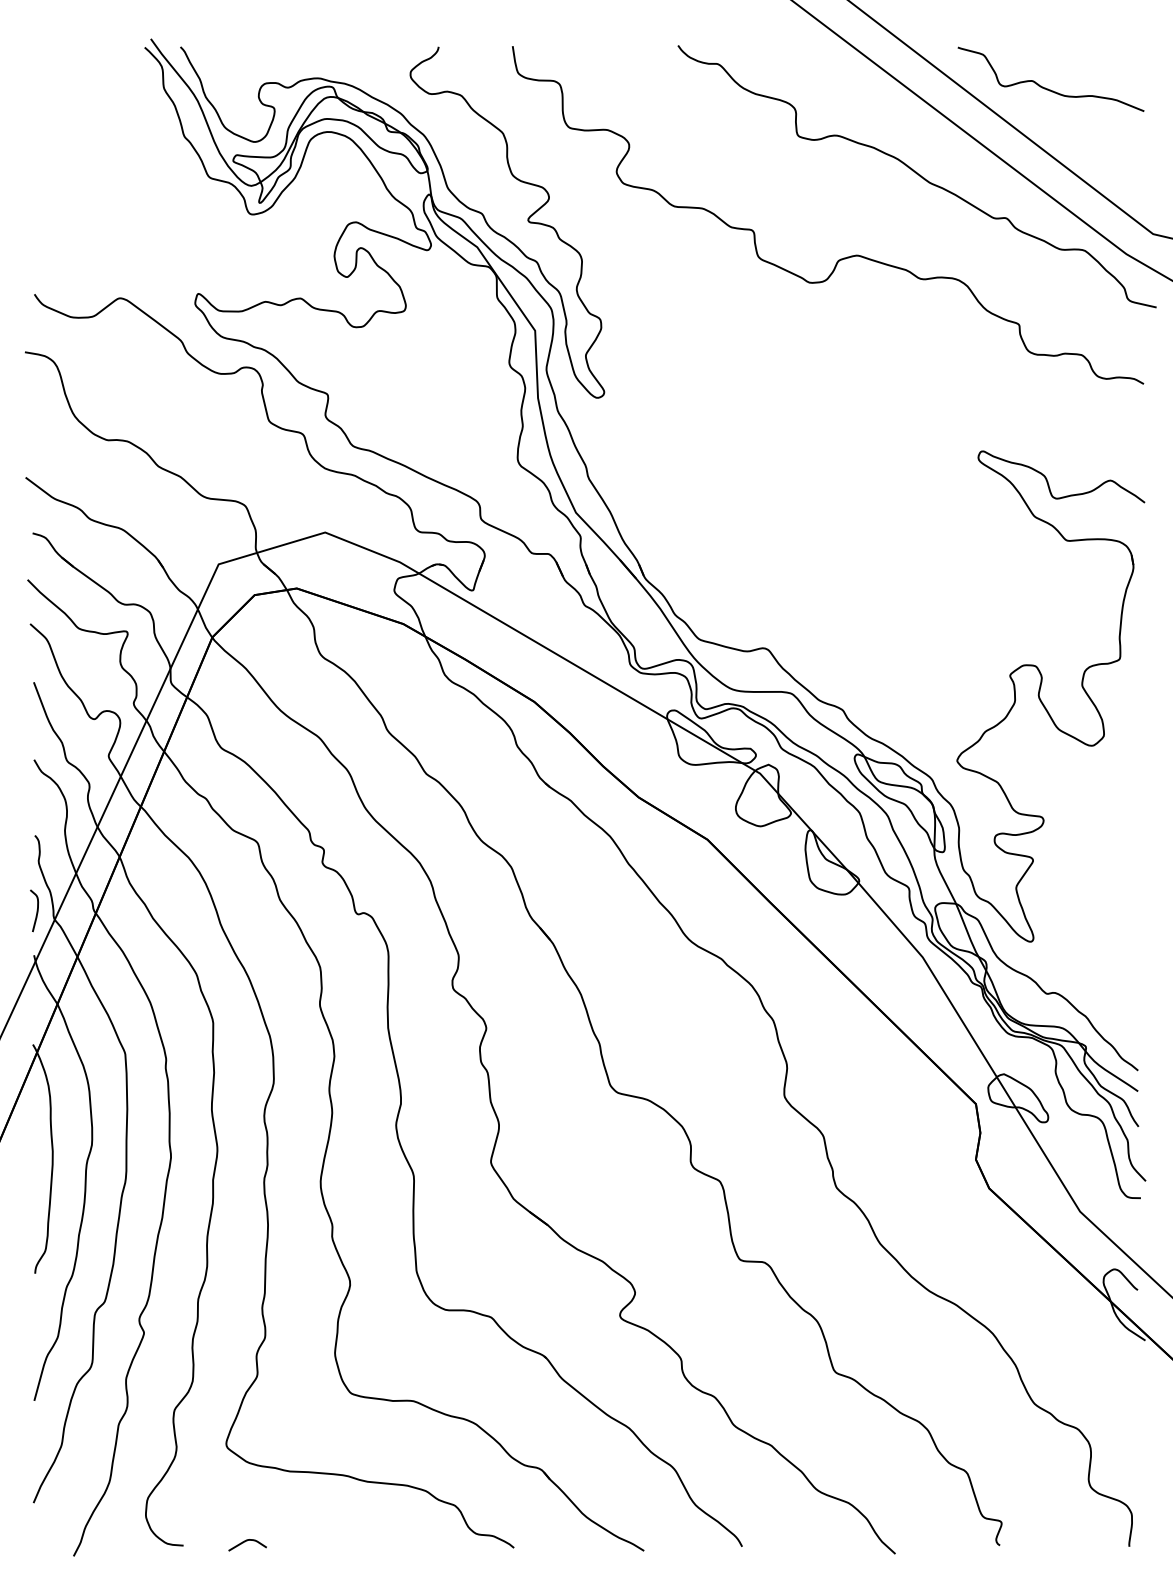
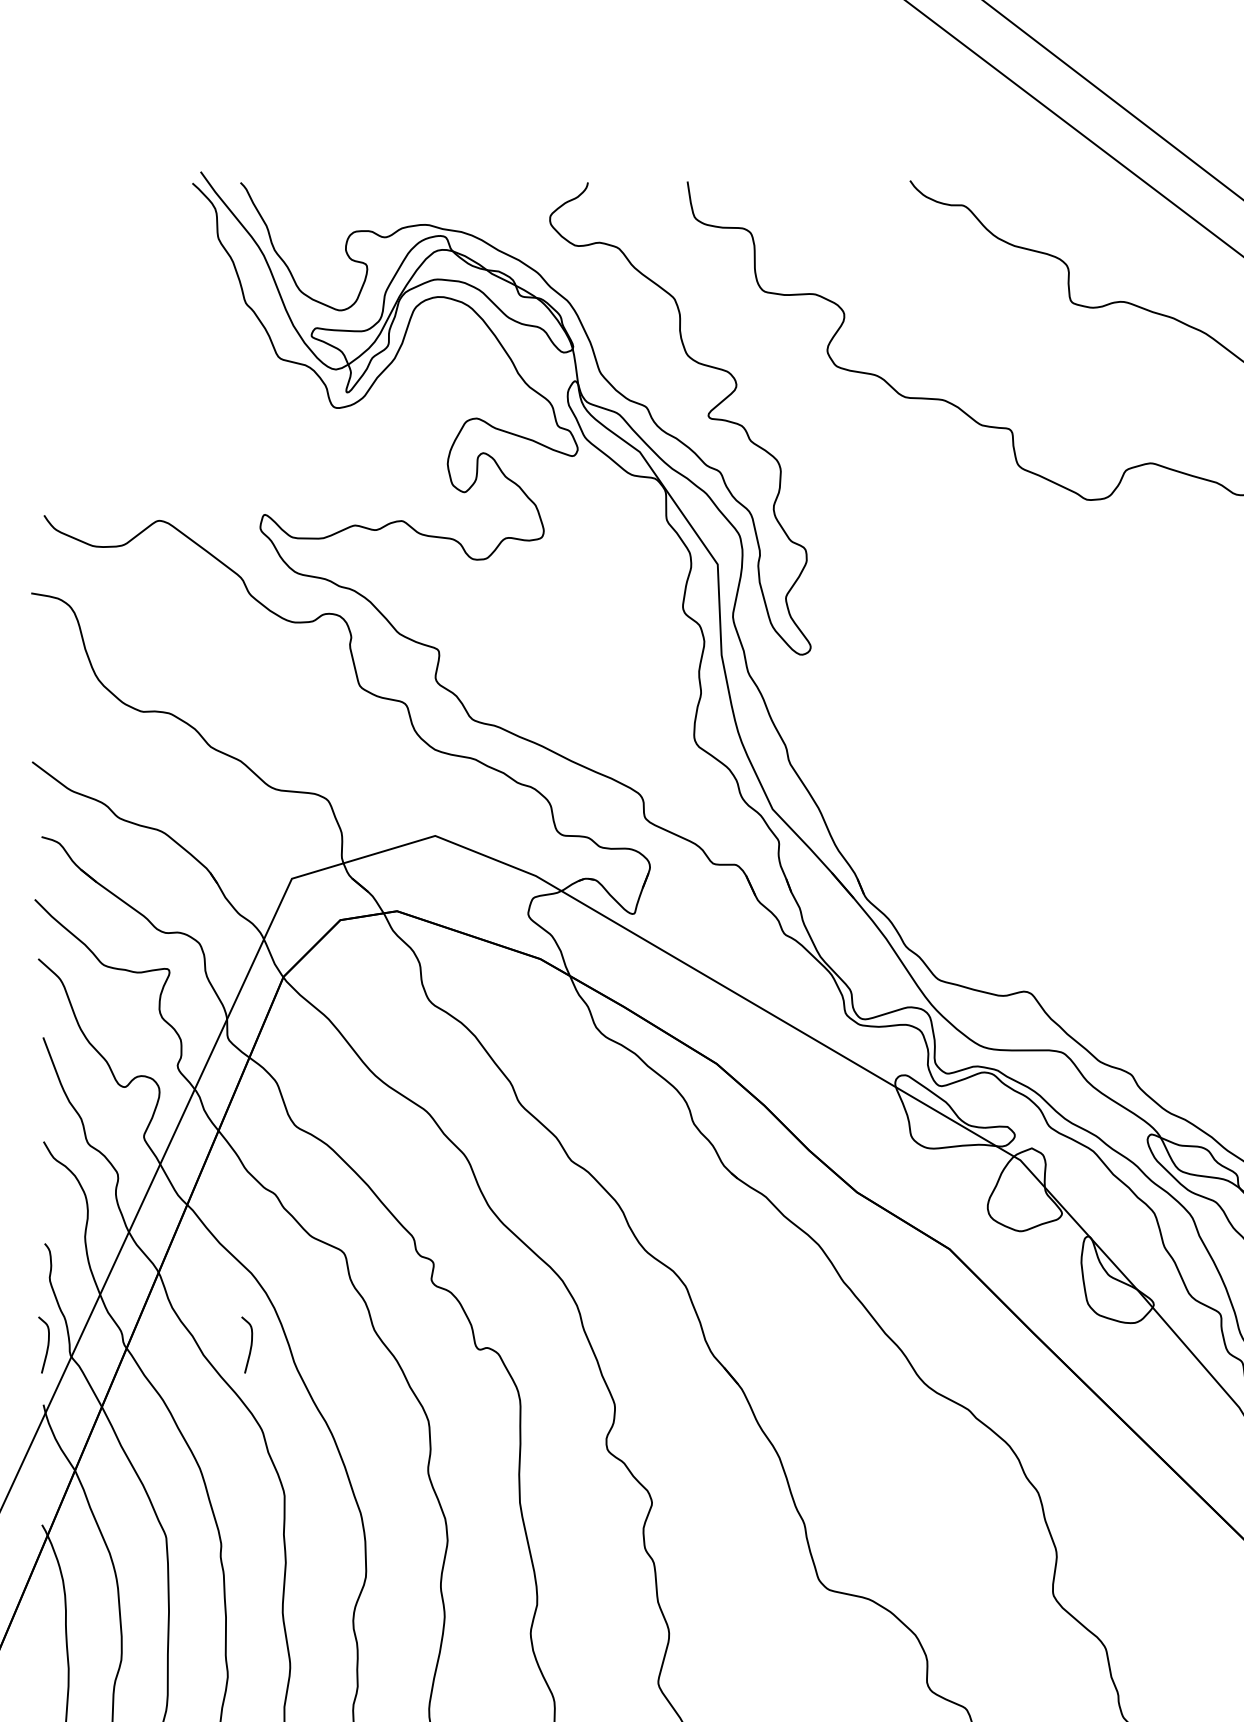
curve: (187, 910) -> (249, 1344), added

